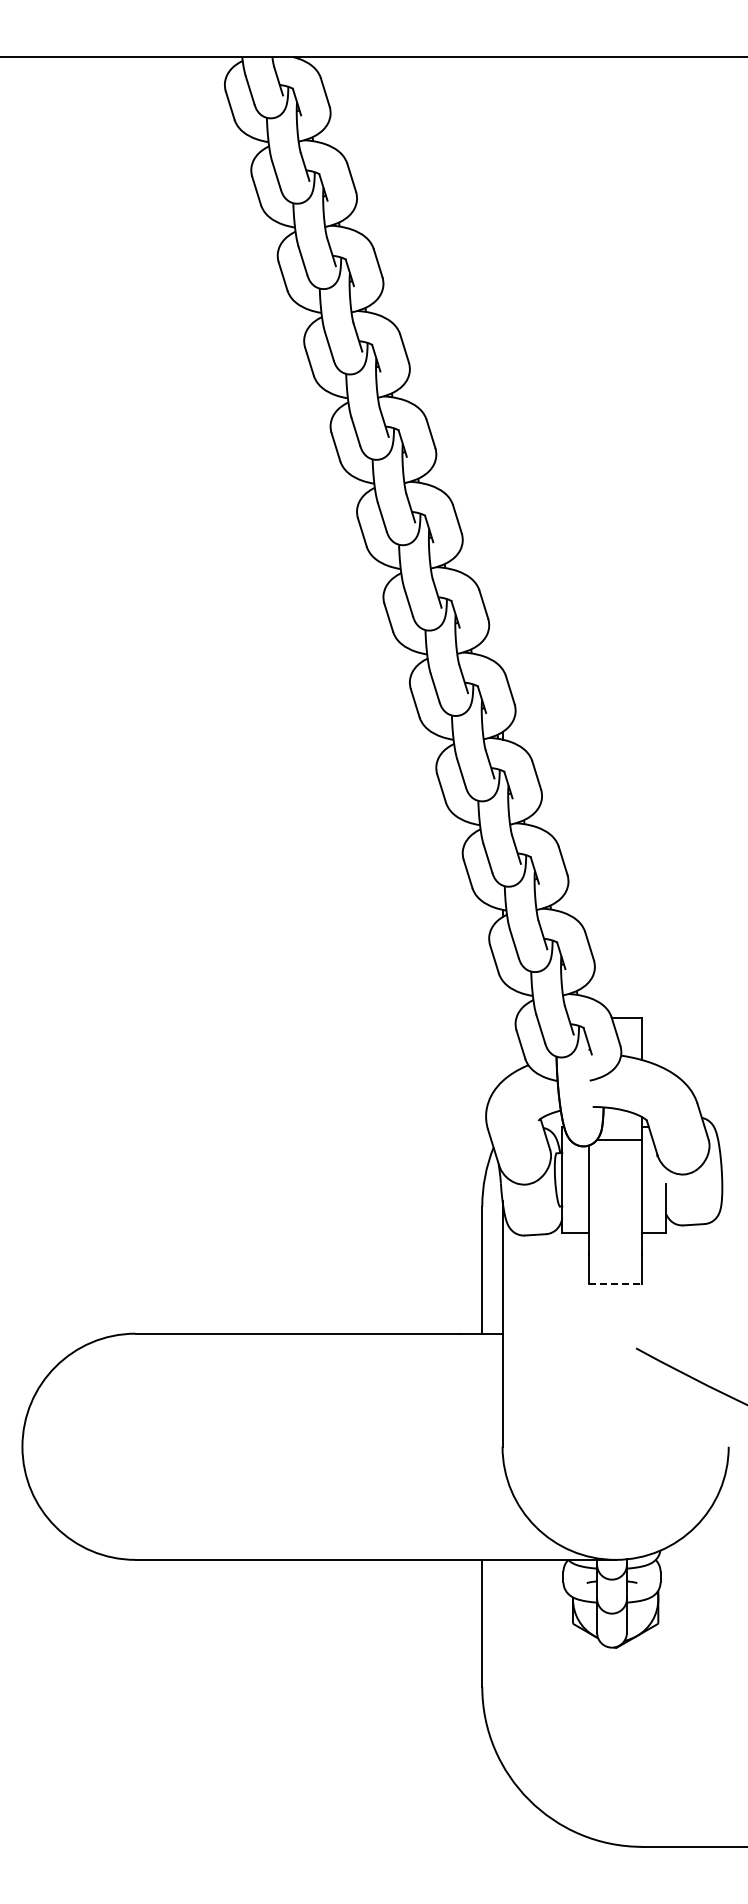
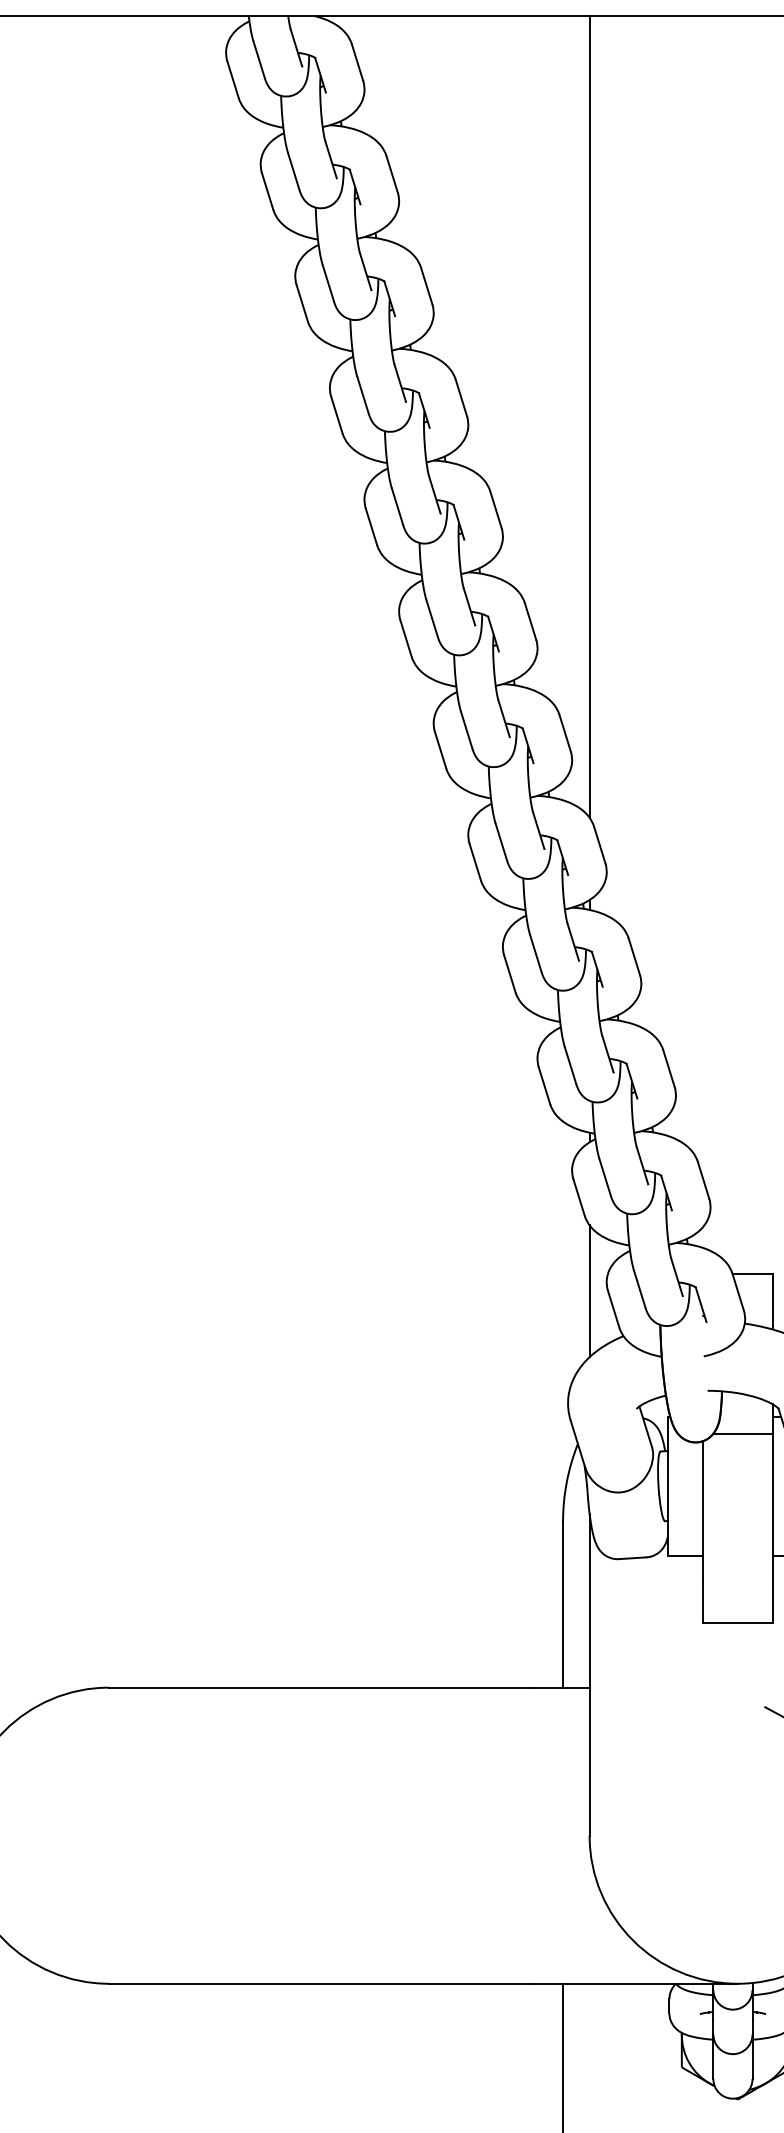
line: (502, 363) -> (589, 417), added
line: (502, 1030) -> (589, 1290), added
line: (615, 1284) -> (737, 1623), dashed -> solid

